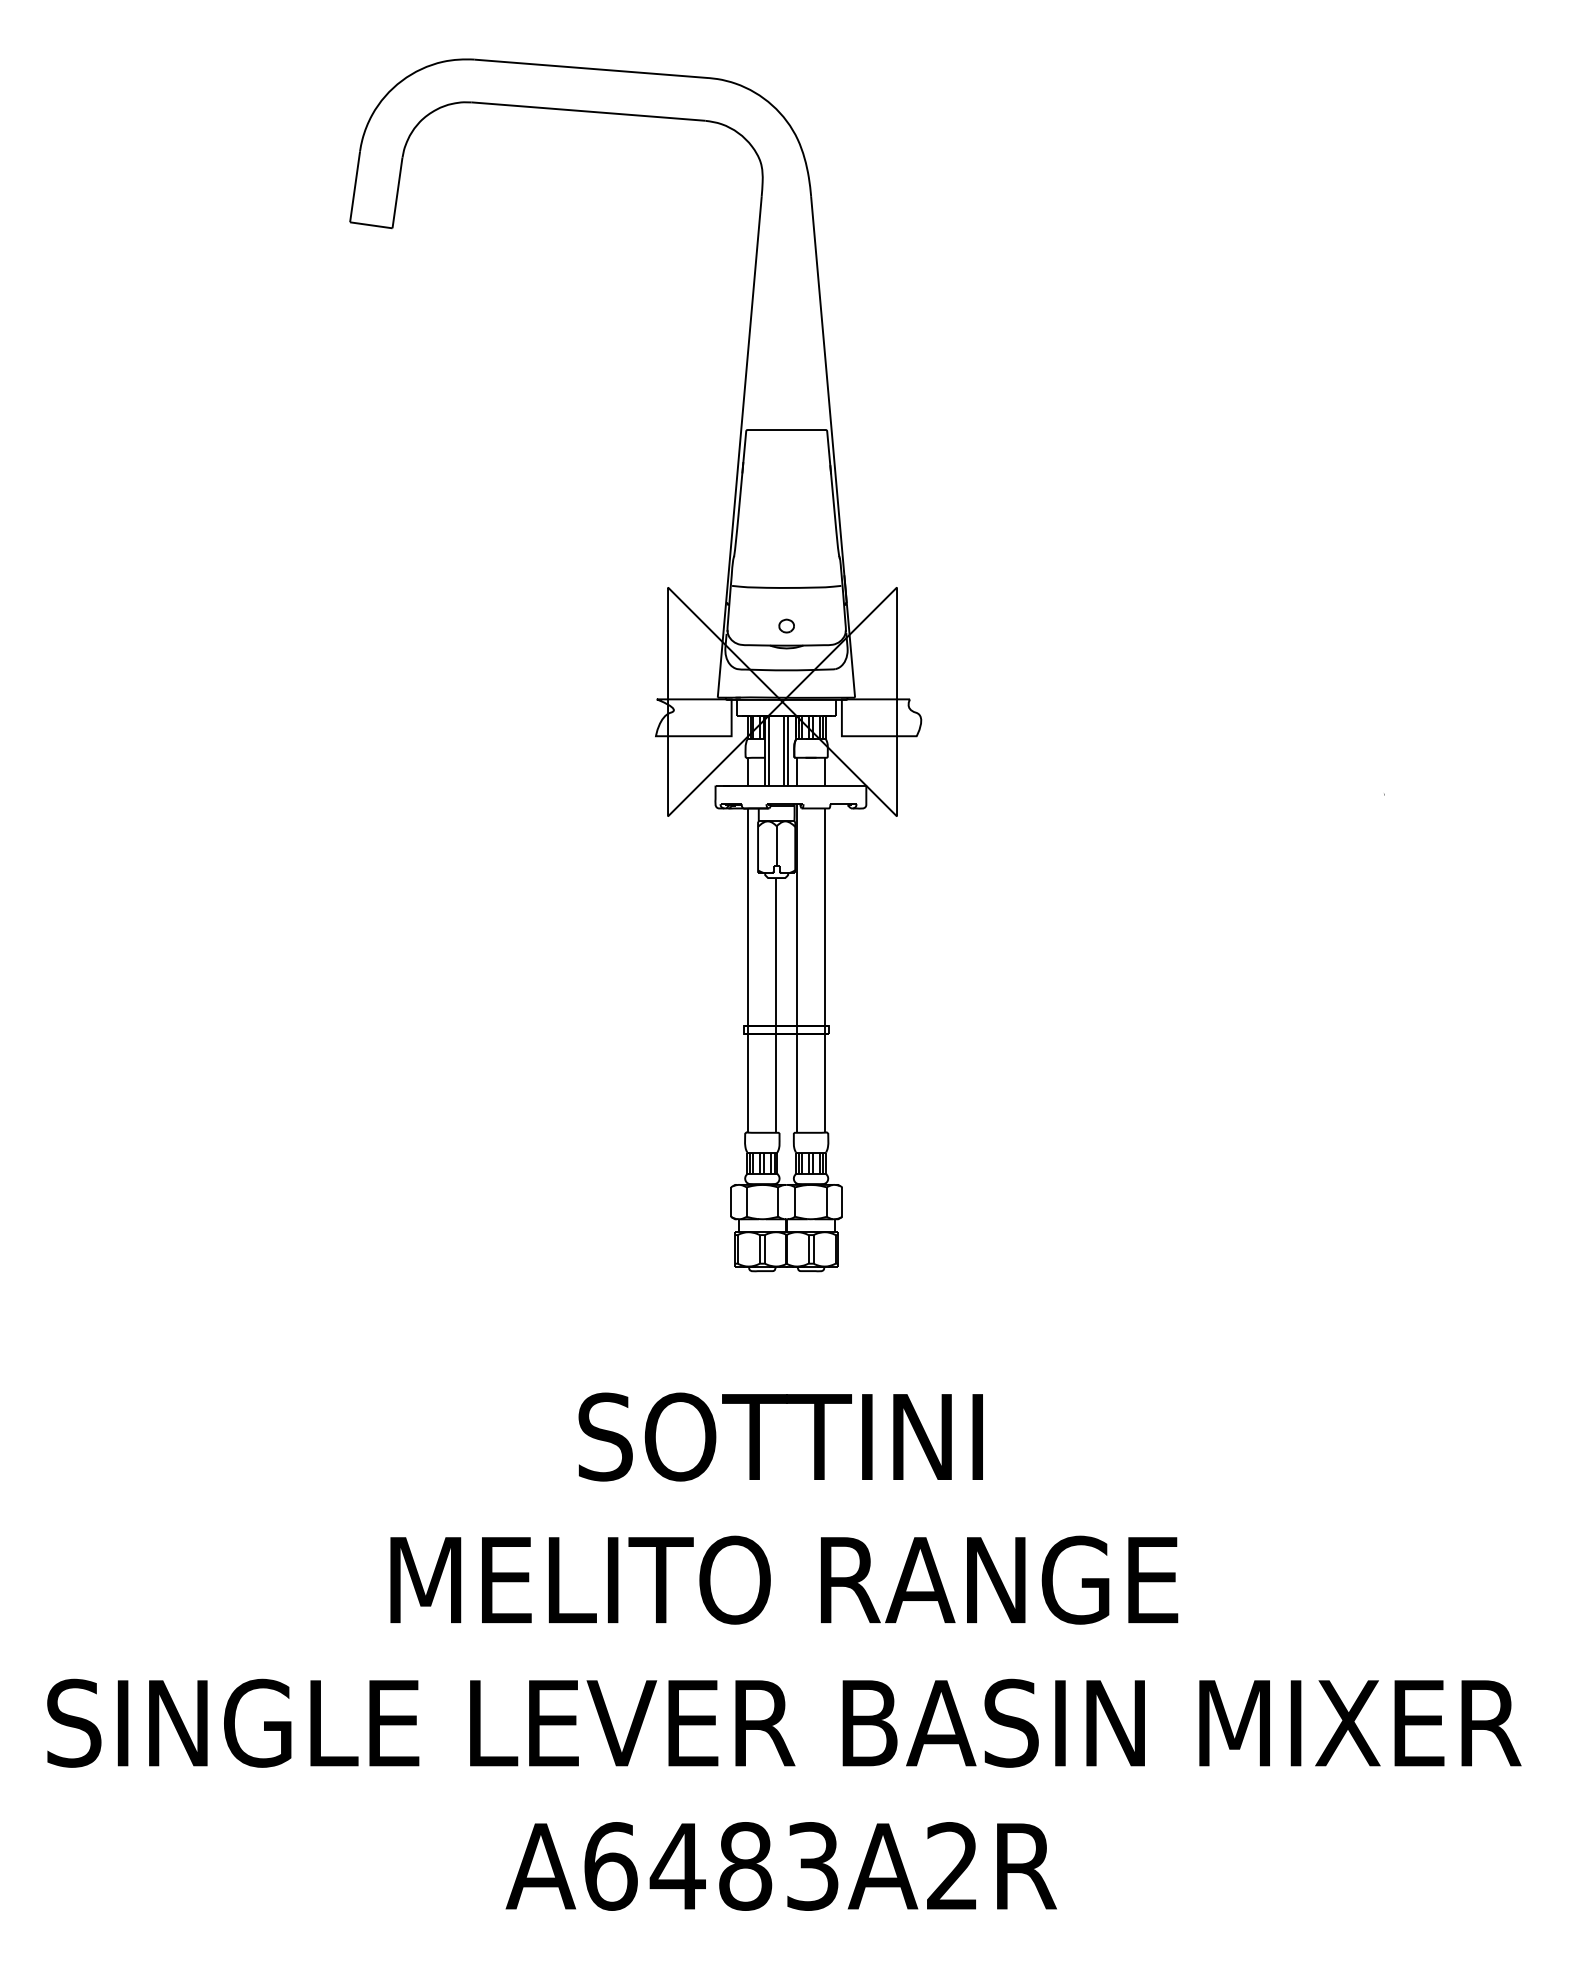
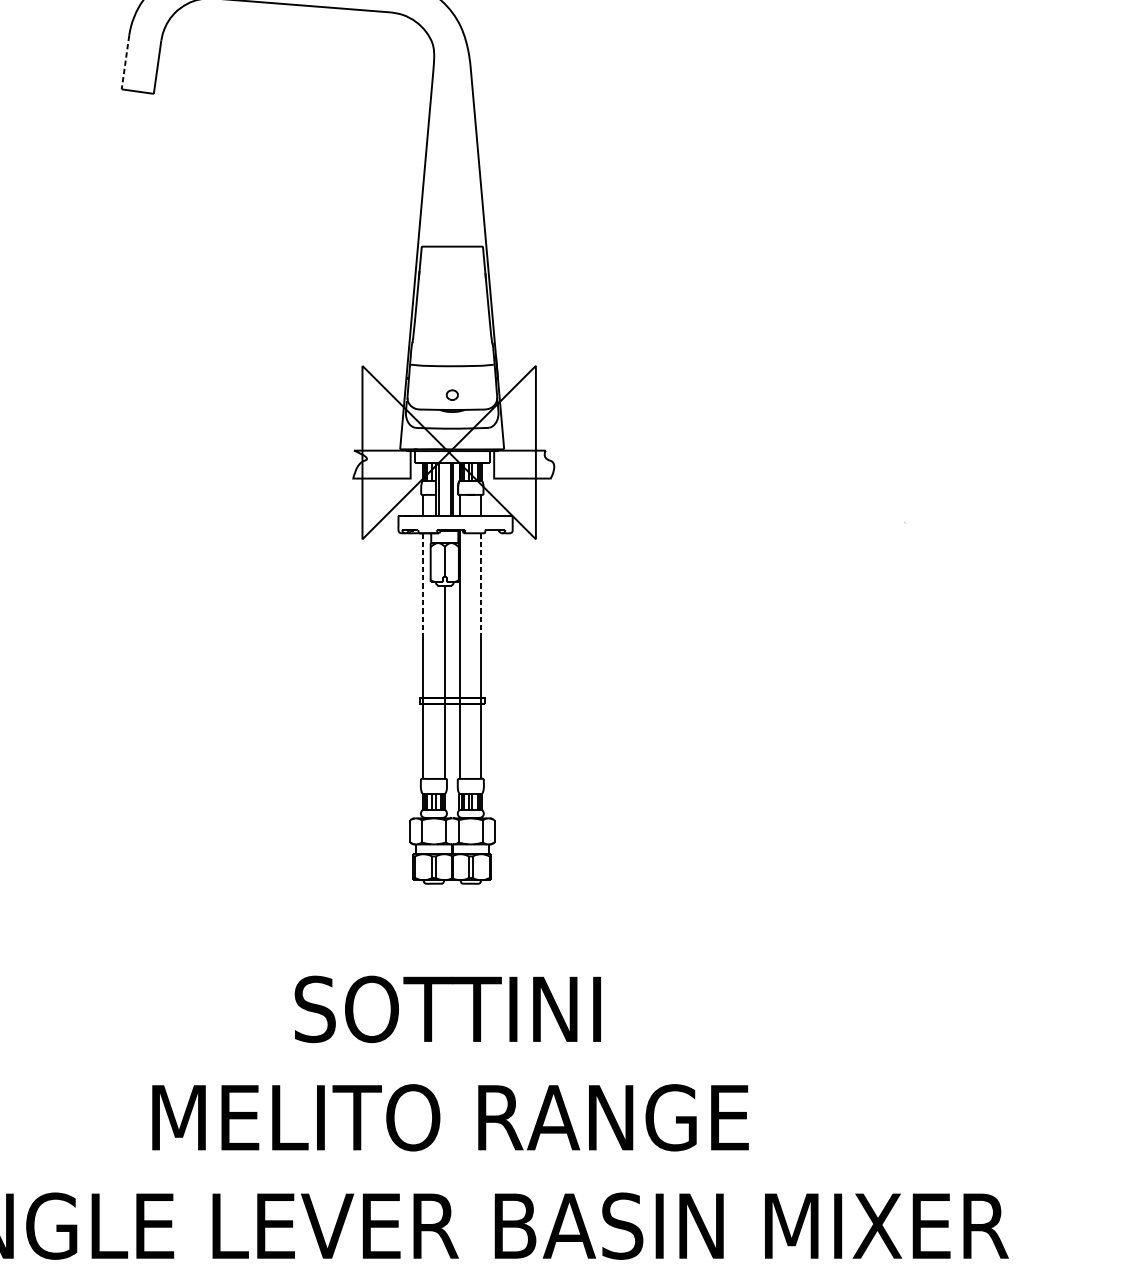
line: (355, 187) -> (125, 62), solid -> dashed
line: (748, 876) -> (423, 584), solid -> dashed
line: (825, 876) -> (481, 584), solid -> dashed

